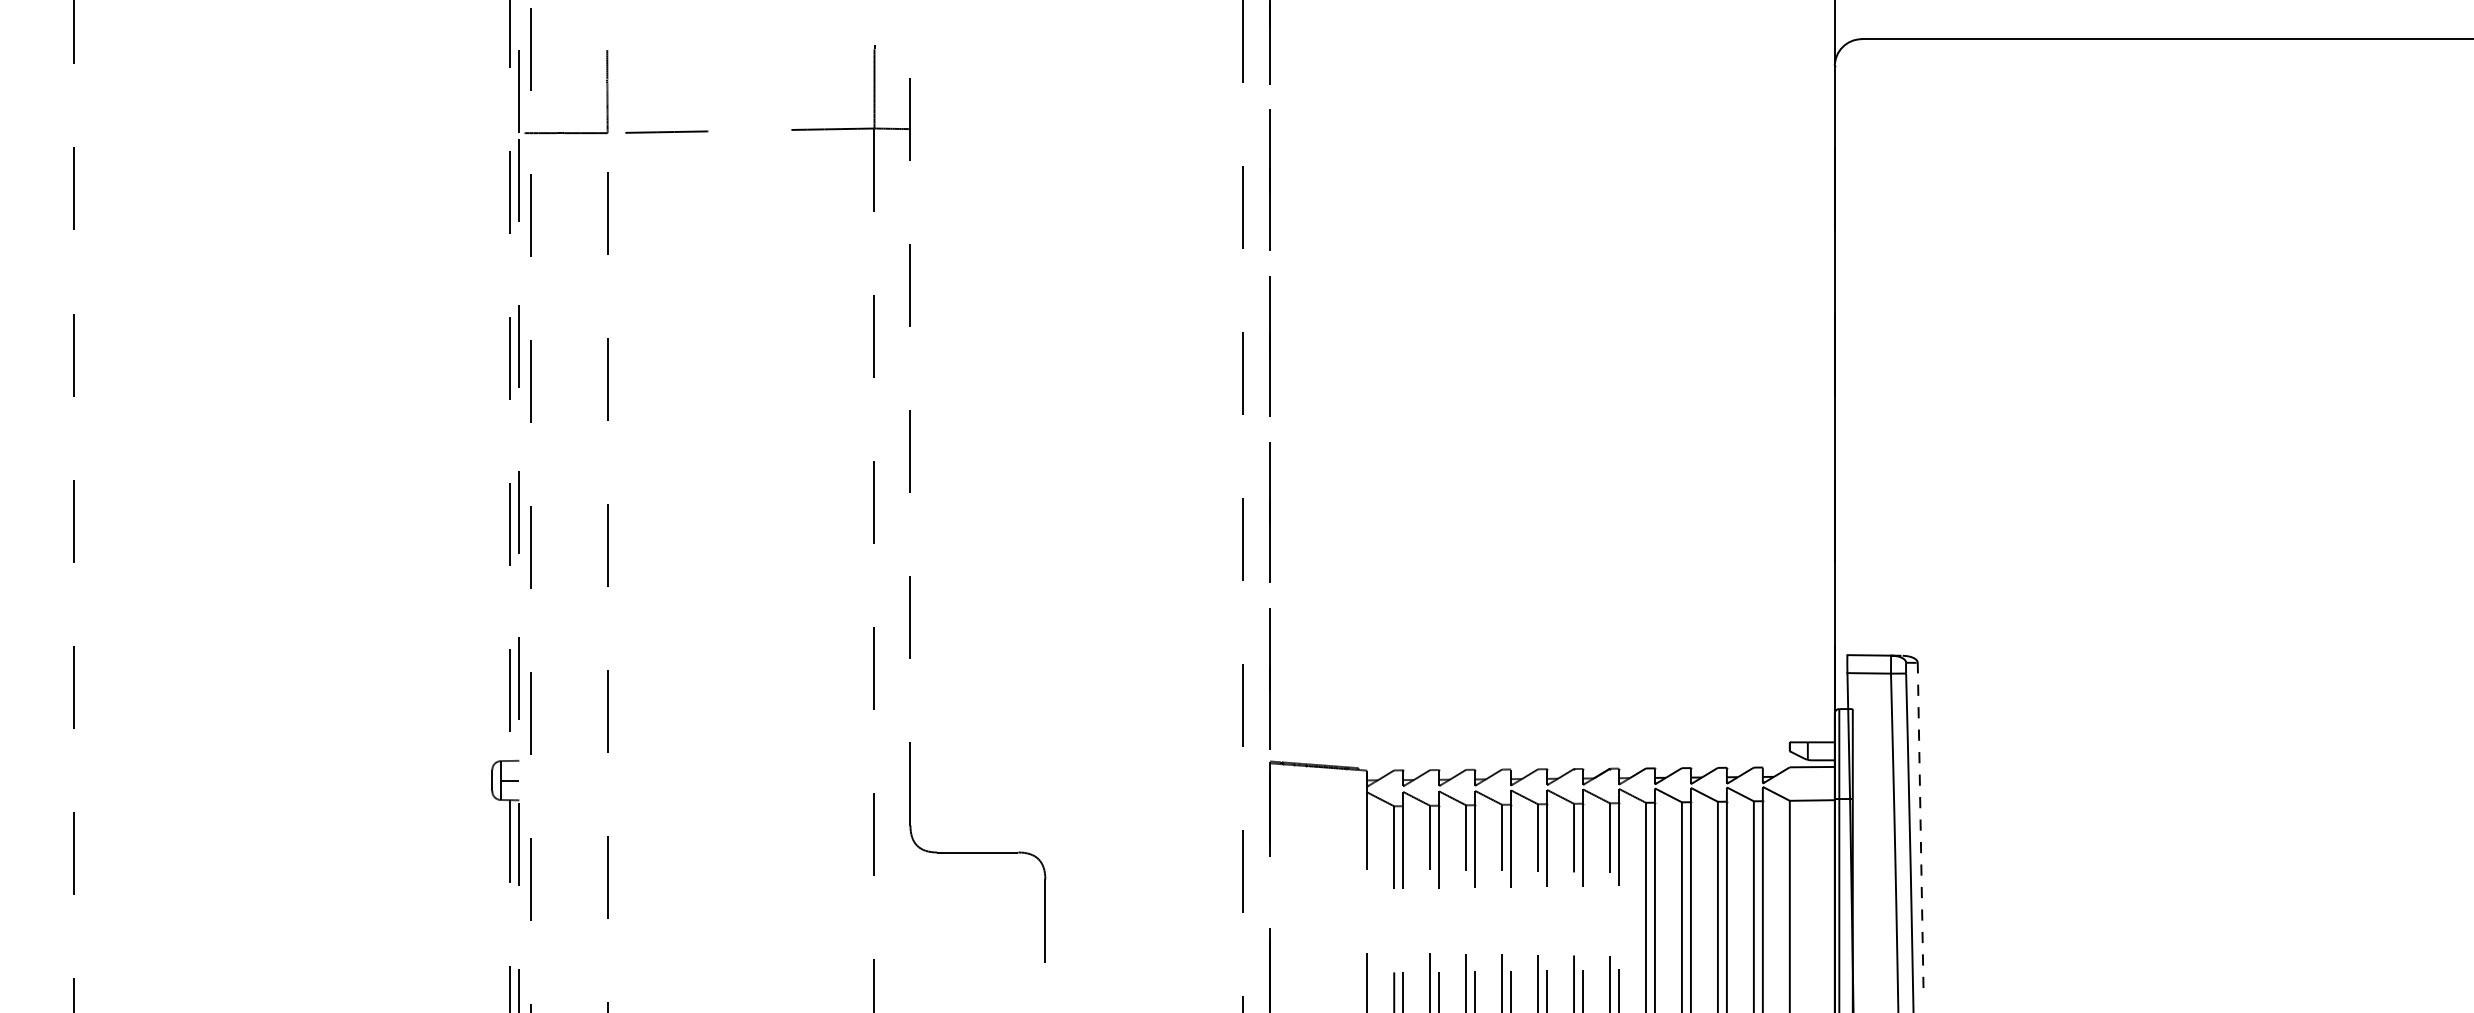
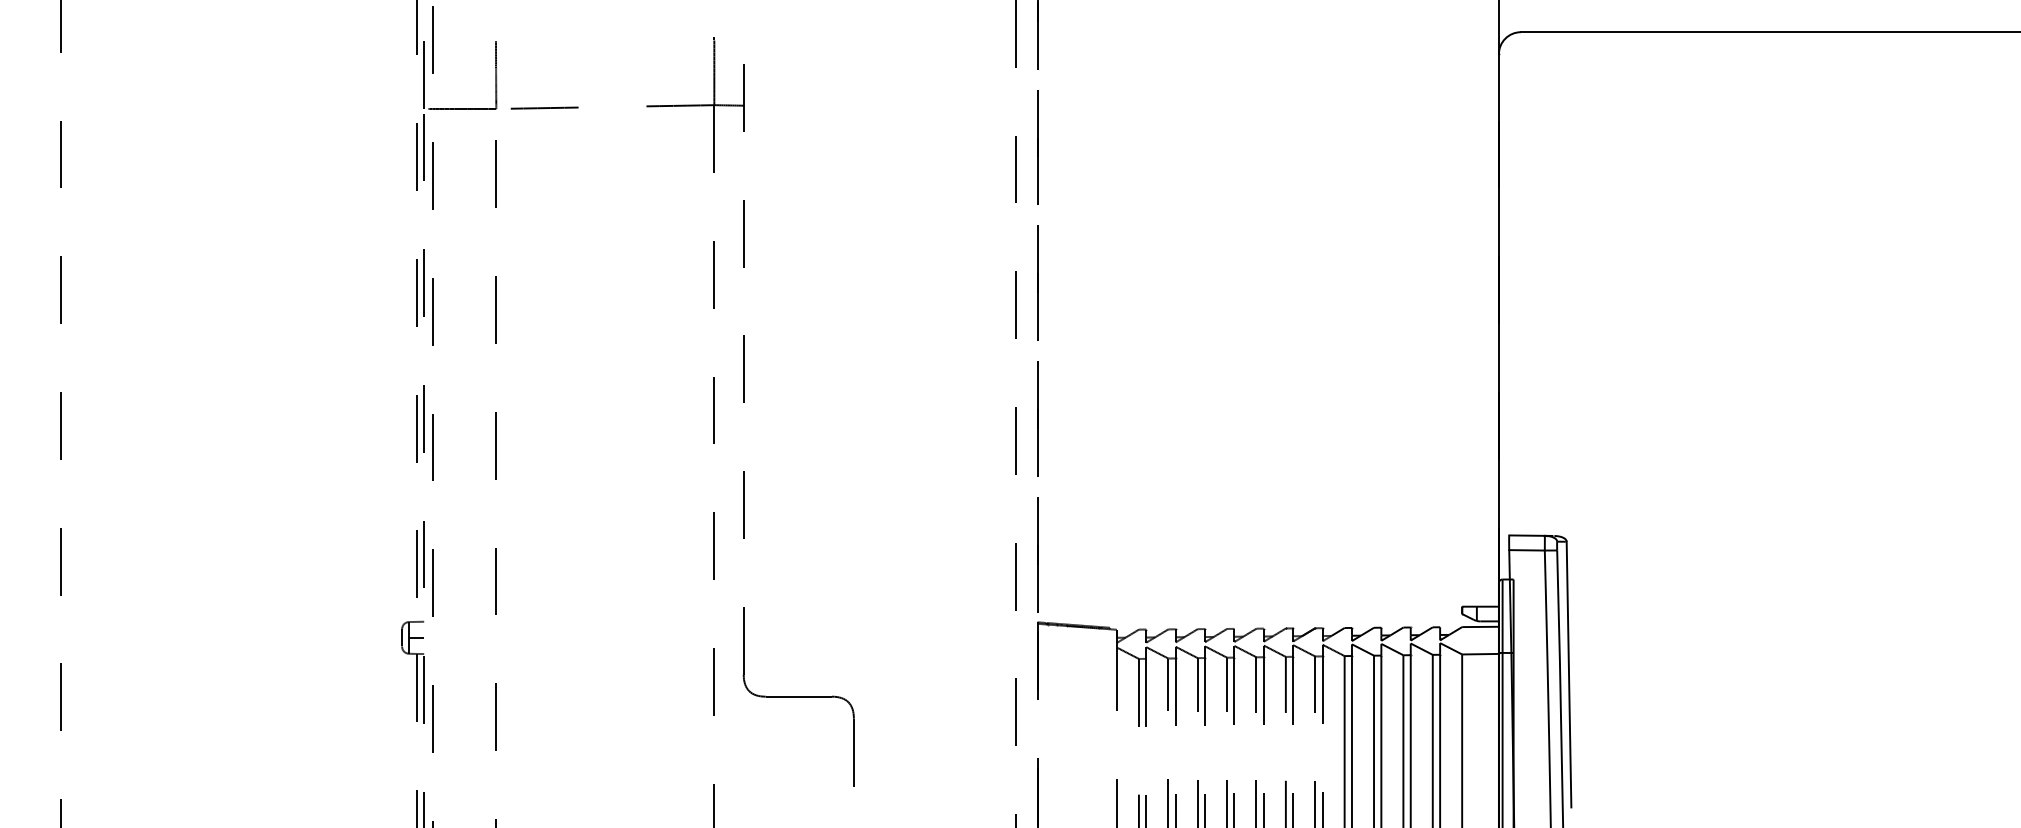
line: (1920, 825) -> (1568, 674), dashed -> solid

